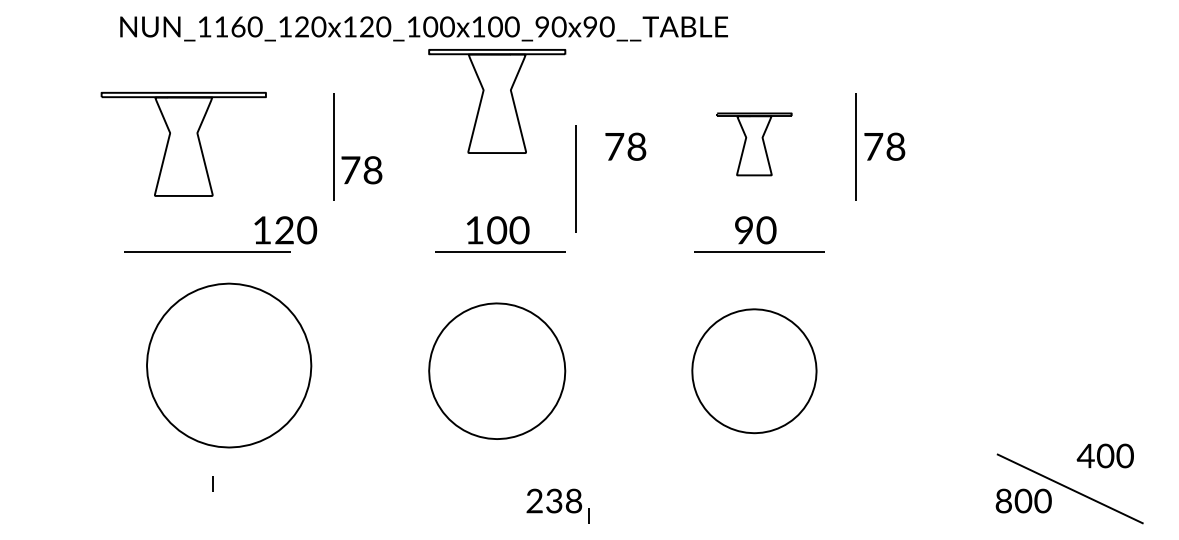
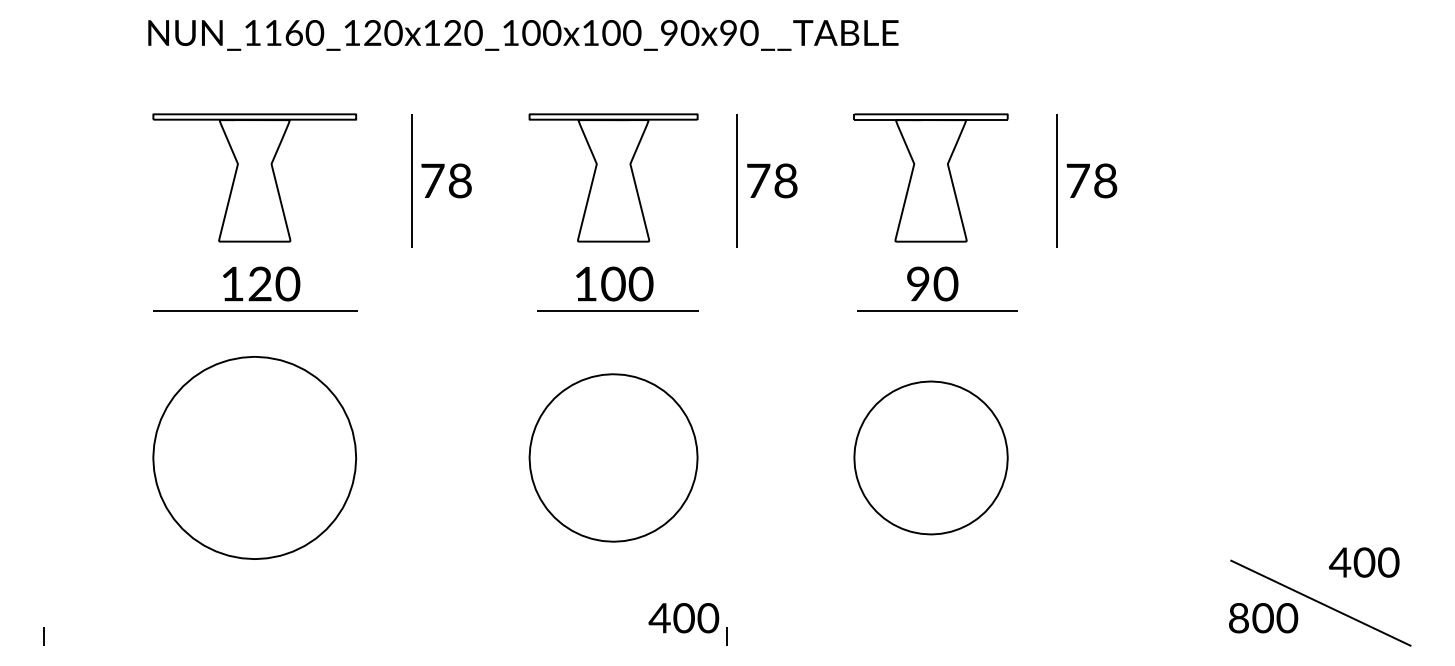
part: (497, 101) -> (613, 177), moved
part: (183, 144) -> (254, 177), moved
part: (753, 144) -> (930, 177), size x1.67
text: (361, 169) -> (446, 180), moved
line: (575, 178) -> (736, 180), moved
text: (285, 229) -> (261, 283), moved
part: (228, 365) -> (254, 457), moved
line: (212, 484) -> (43, 636), moved
text: (553, 501) -> (683, 618), 238 -> 400

